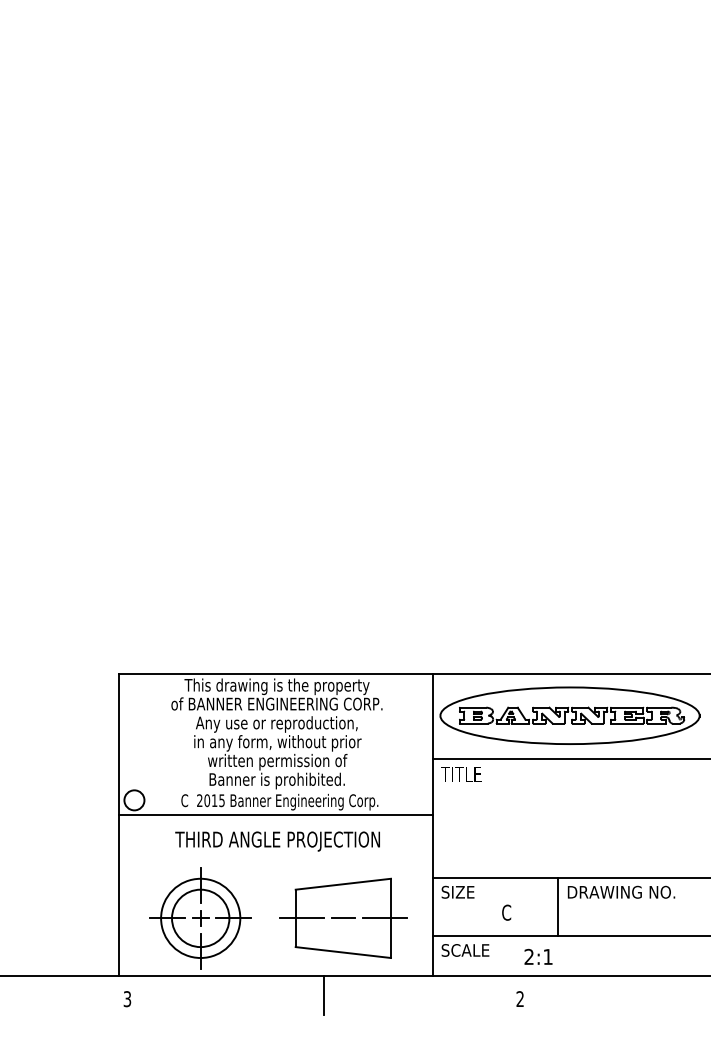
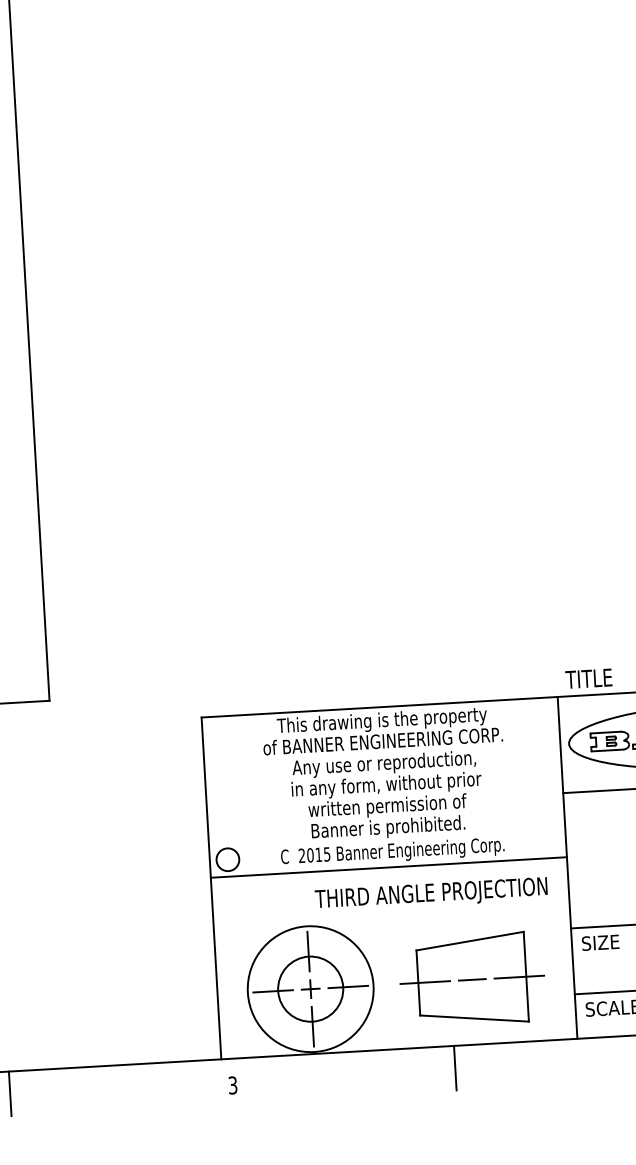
text: (461, 774) -> (589, 678), moved
text: (277, 841) -> (431, 894), moved
circle: (200, 918) -> (310, 989), size x1.4

